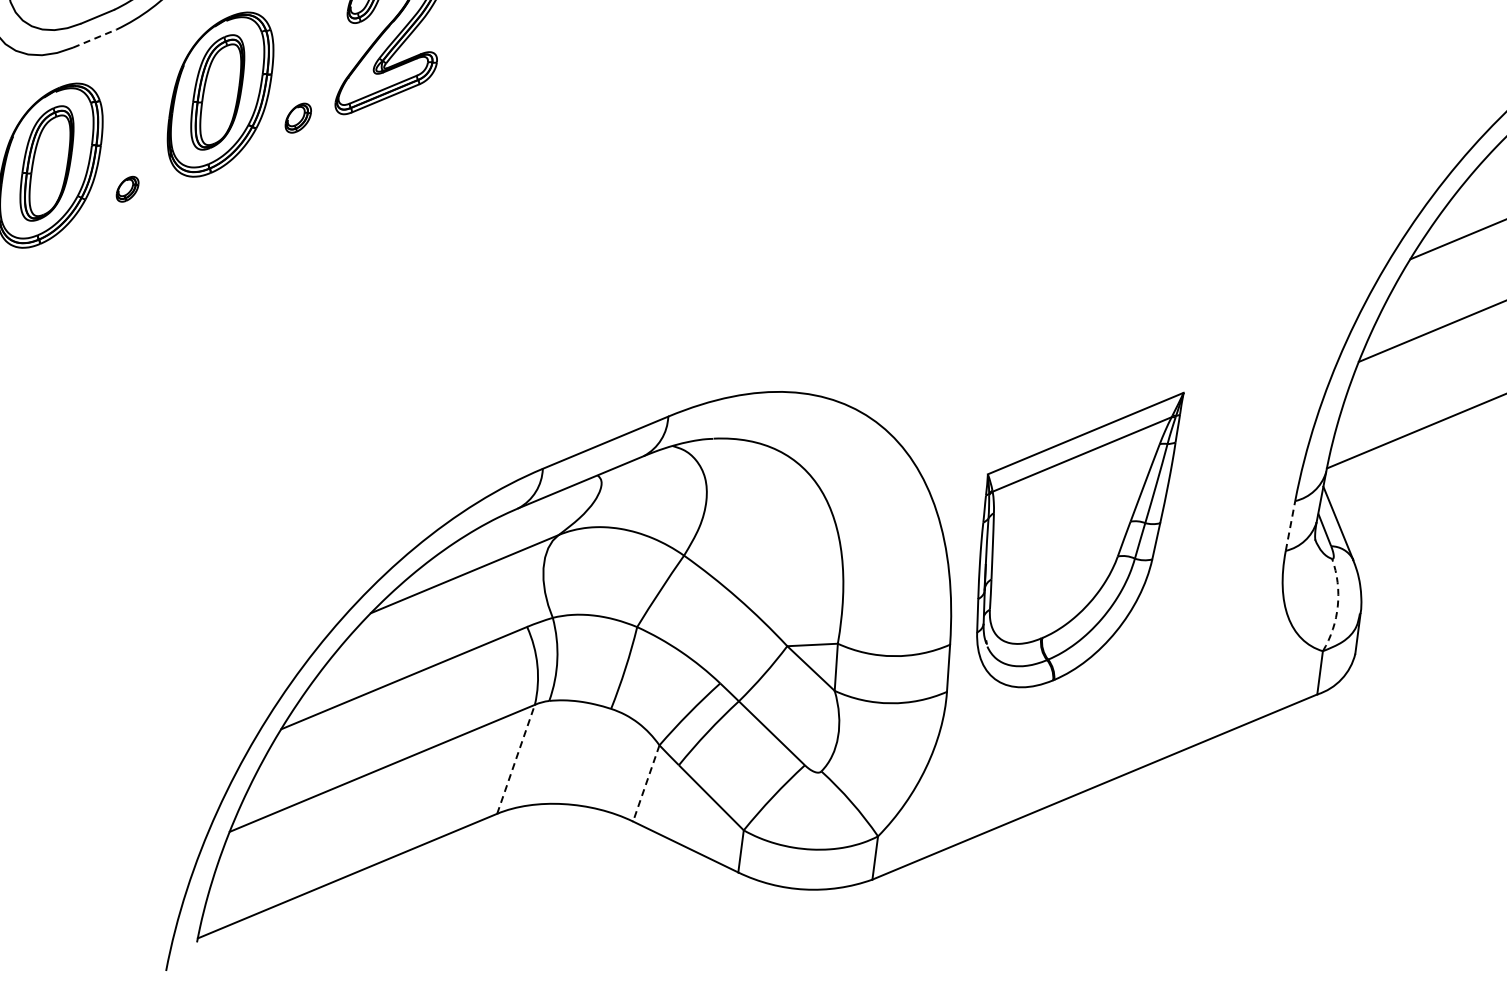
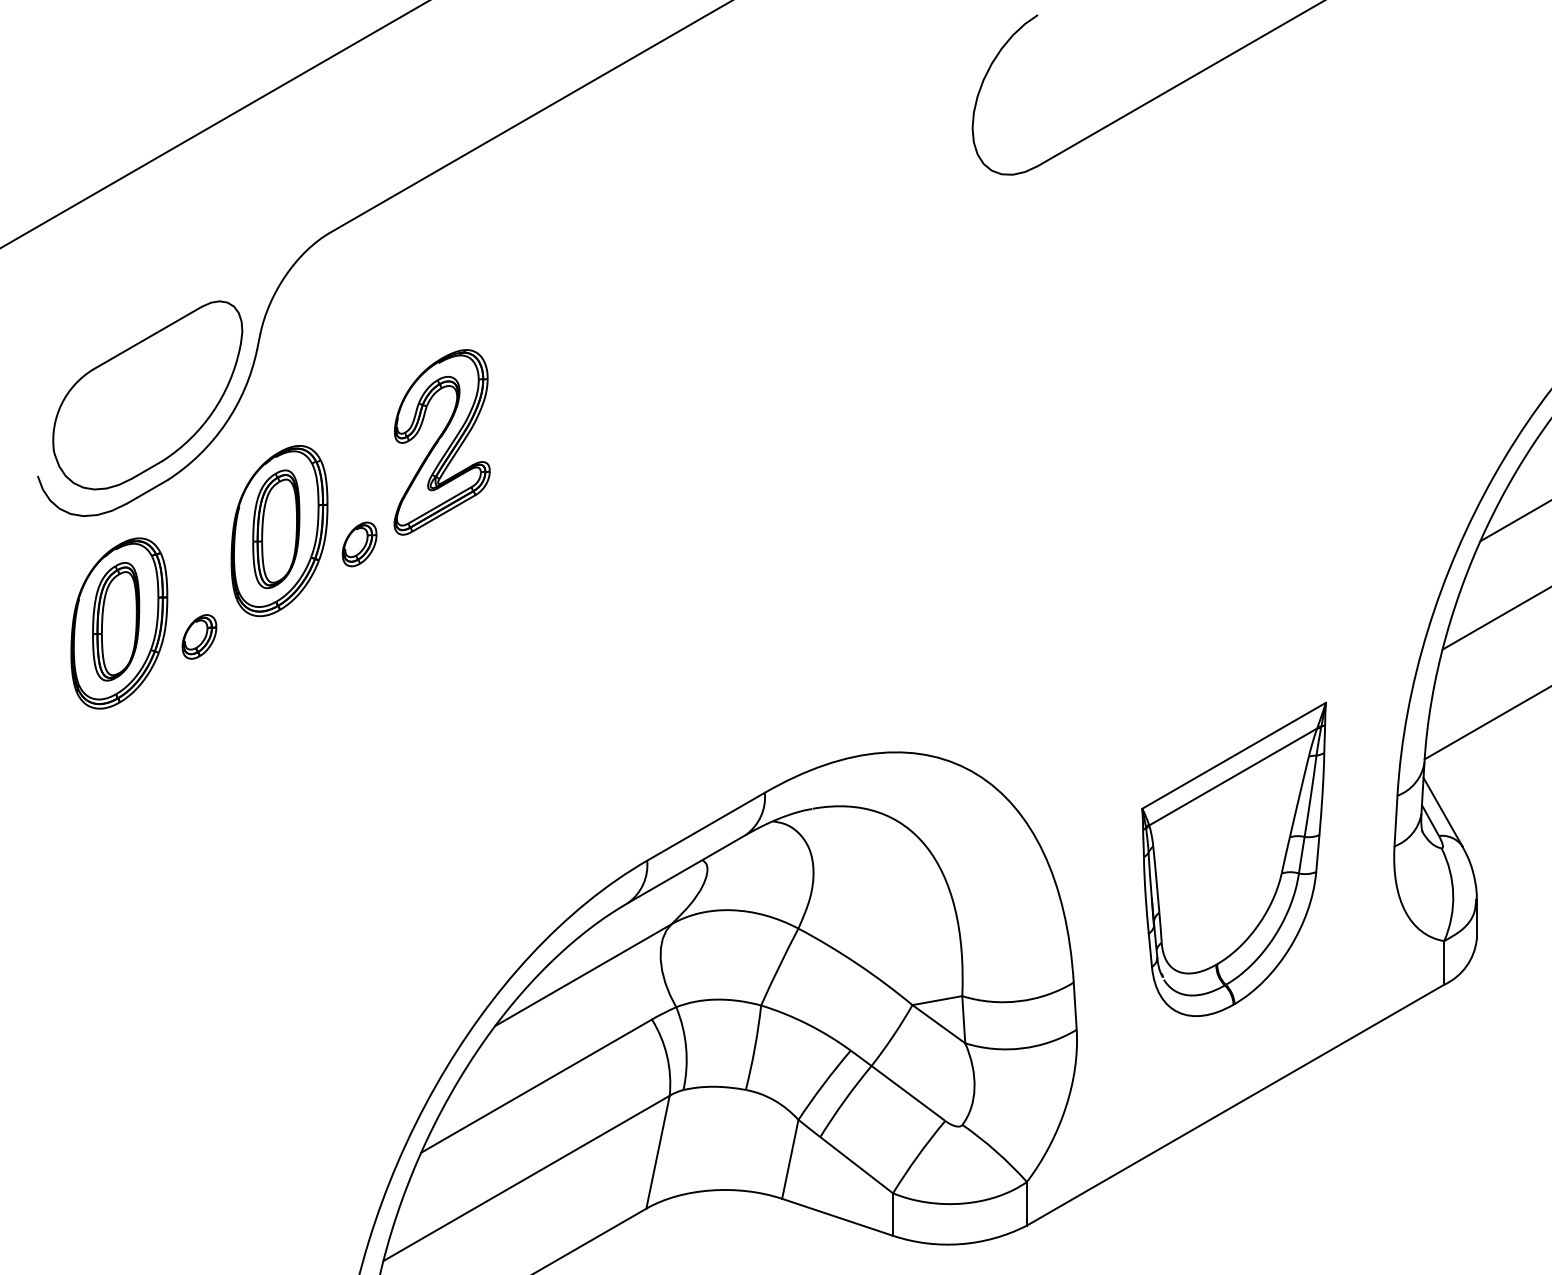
line: (94, 38) -> (147, 491), dashed -> solid
part: (298, 118) -> (359, 544), size x1.43
part: (127, 188) -> (199, 636), size x1.67
line: (1291, 525) -> (1396, 820), dashed -> solid
part: (1071, 535) -> (1233, 858), moved
arc: (1338, 606) -> (1453, 894), dashed -> solid
line: (516, 759) -> (658, 1152), dashed -> solid
line: (646, 783) -> (790, 1159), dashed -> solid

